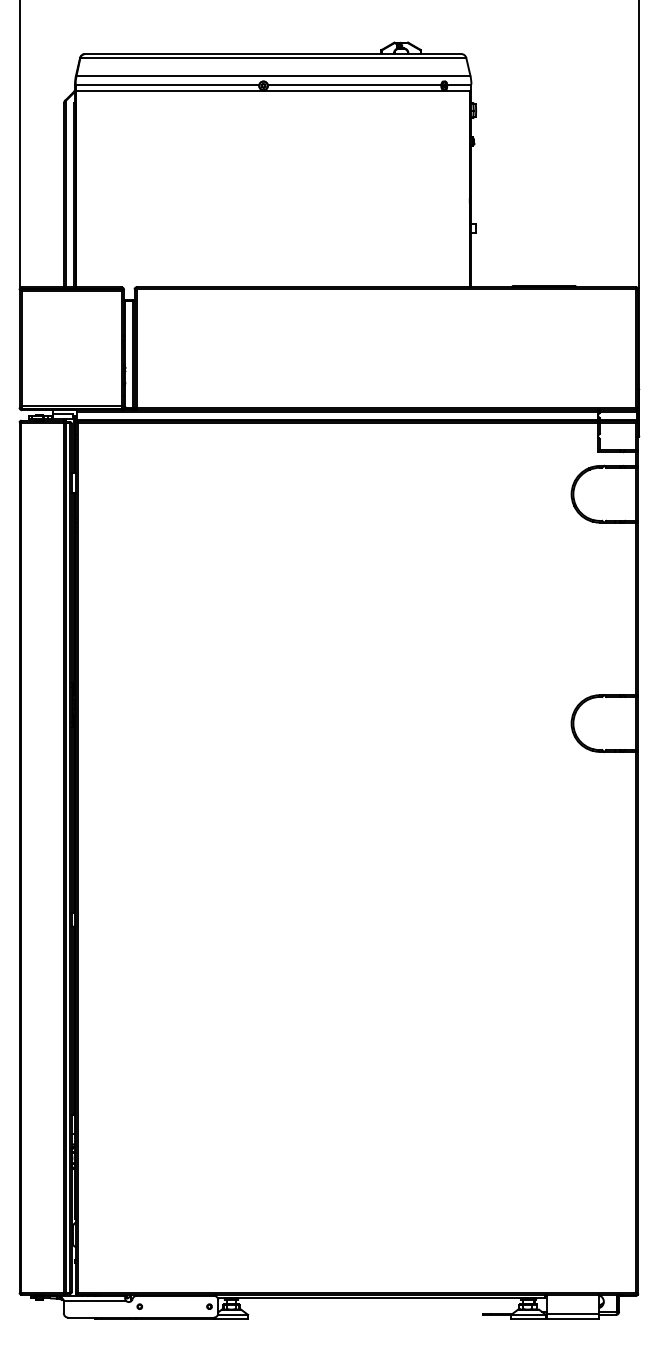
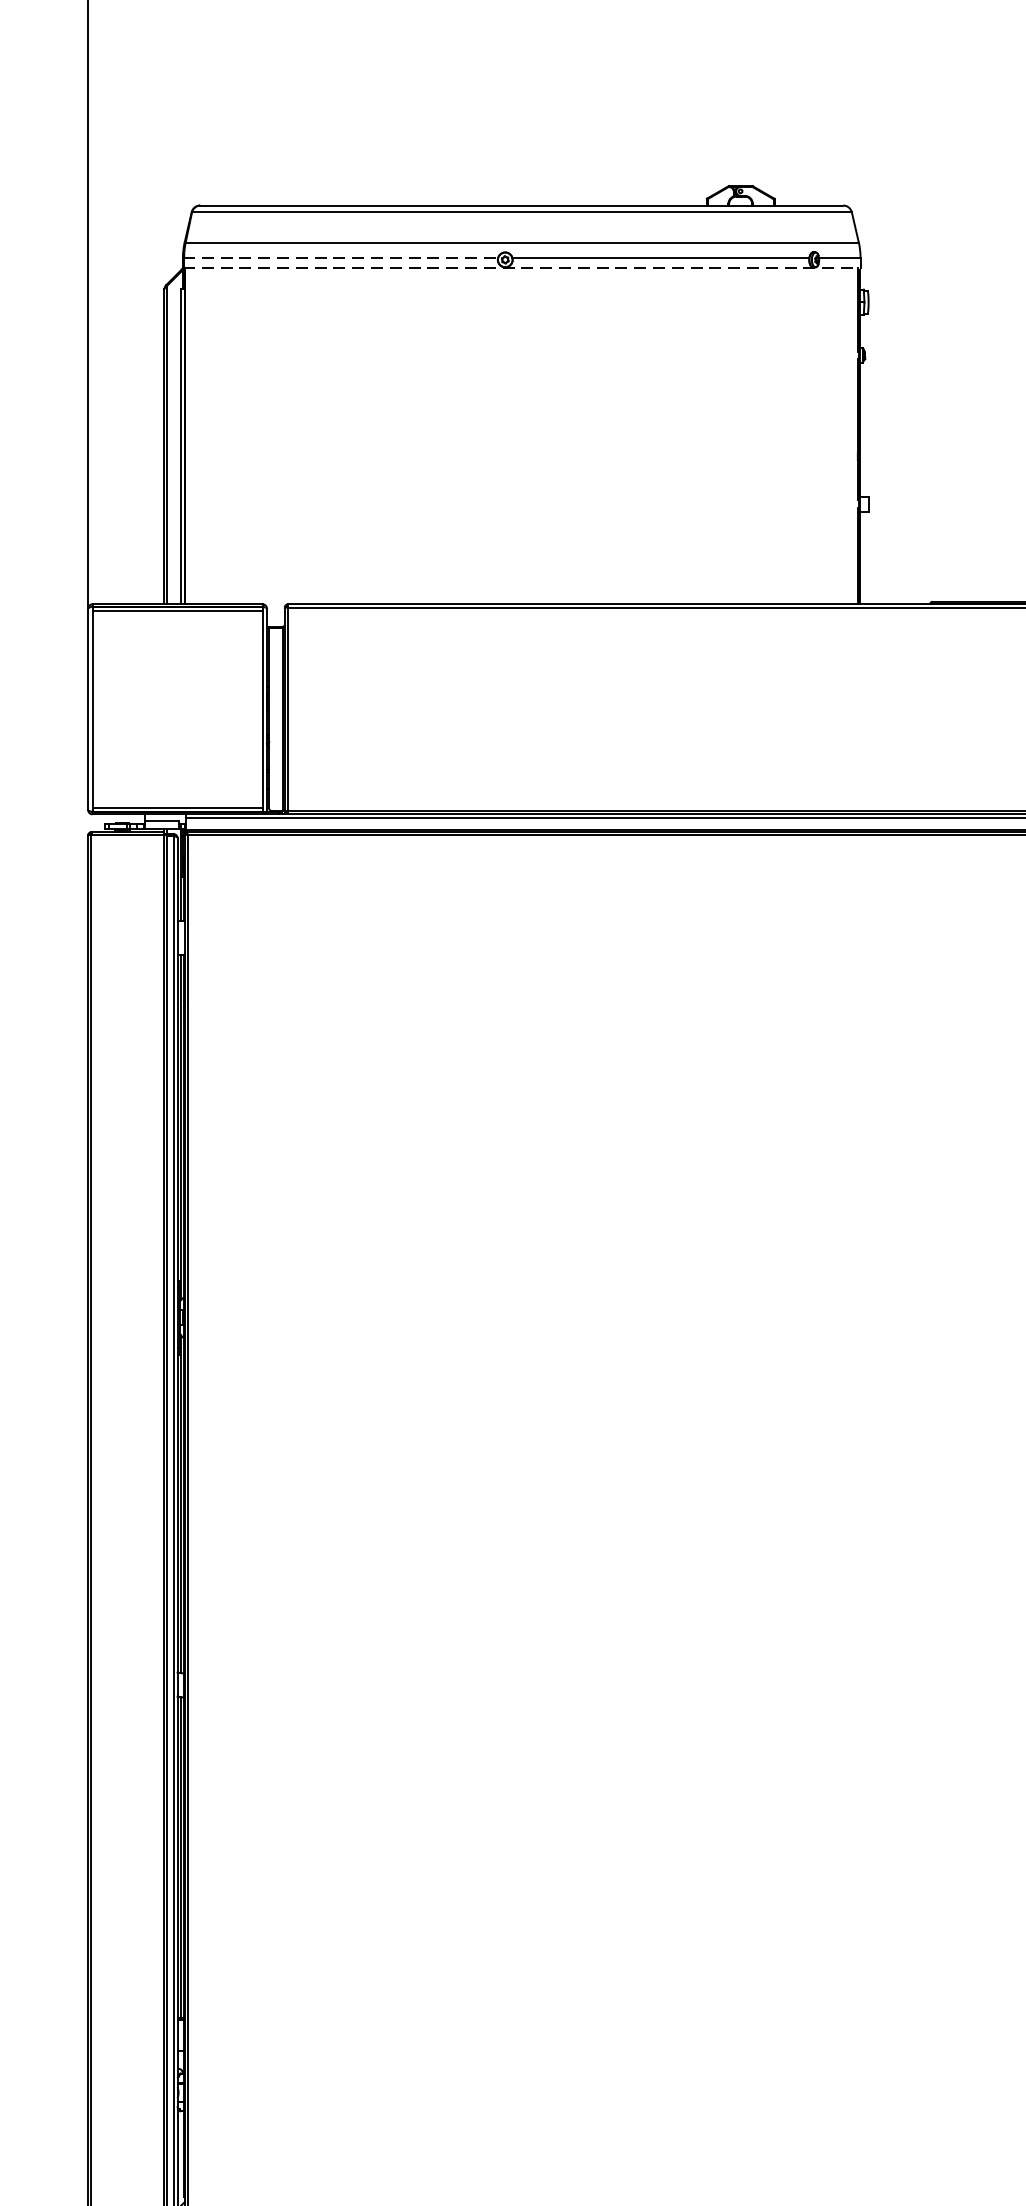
line: (167, 84) -> (341, 257), solid -> dashed
line: (273, 90) -> (522, 267), solid -> dashed

